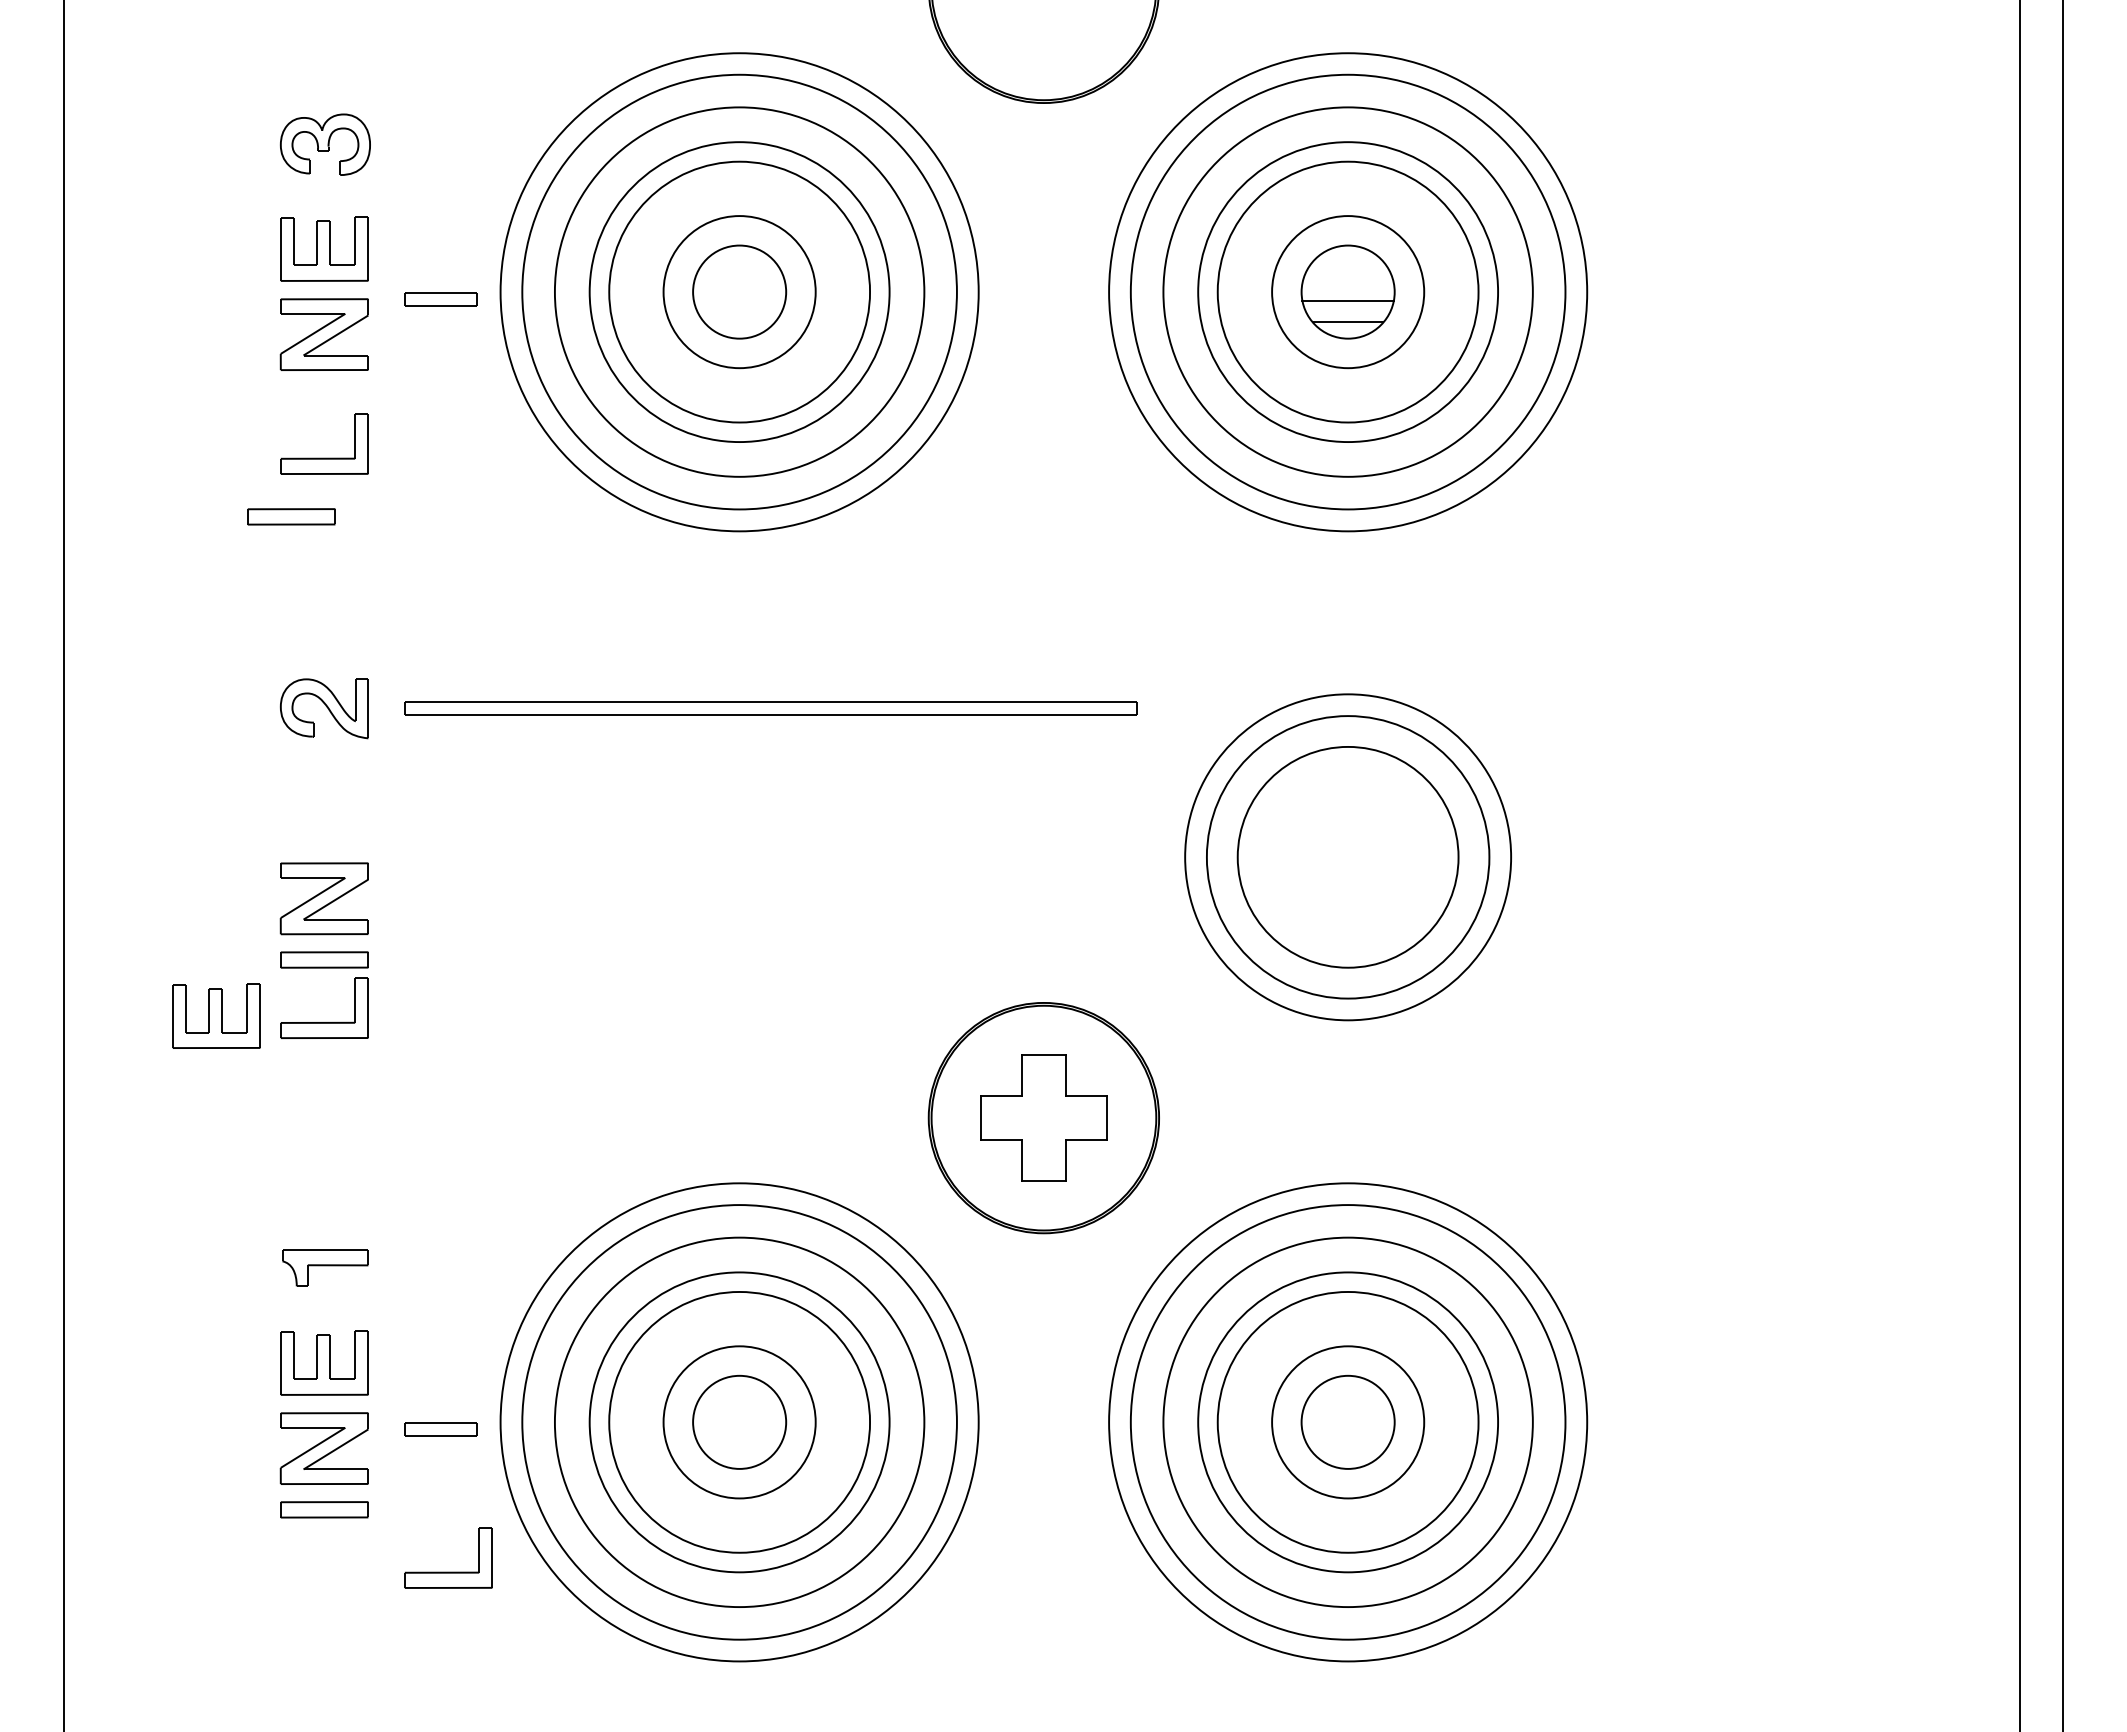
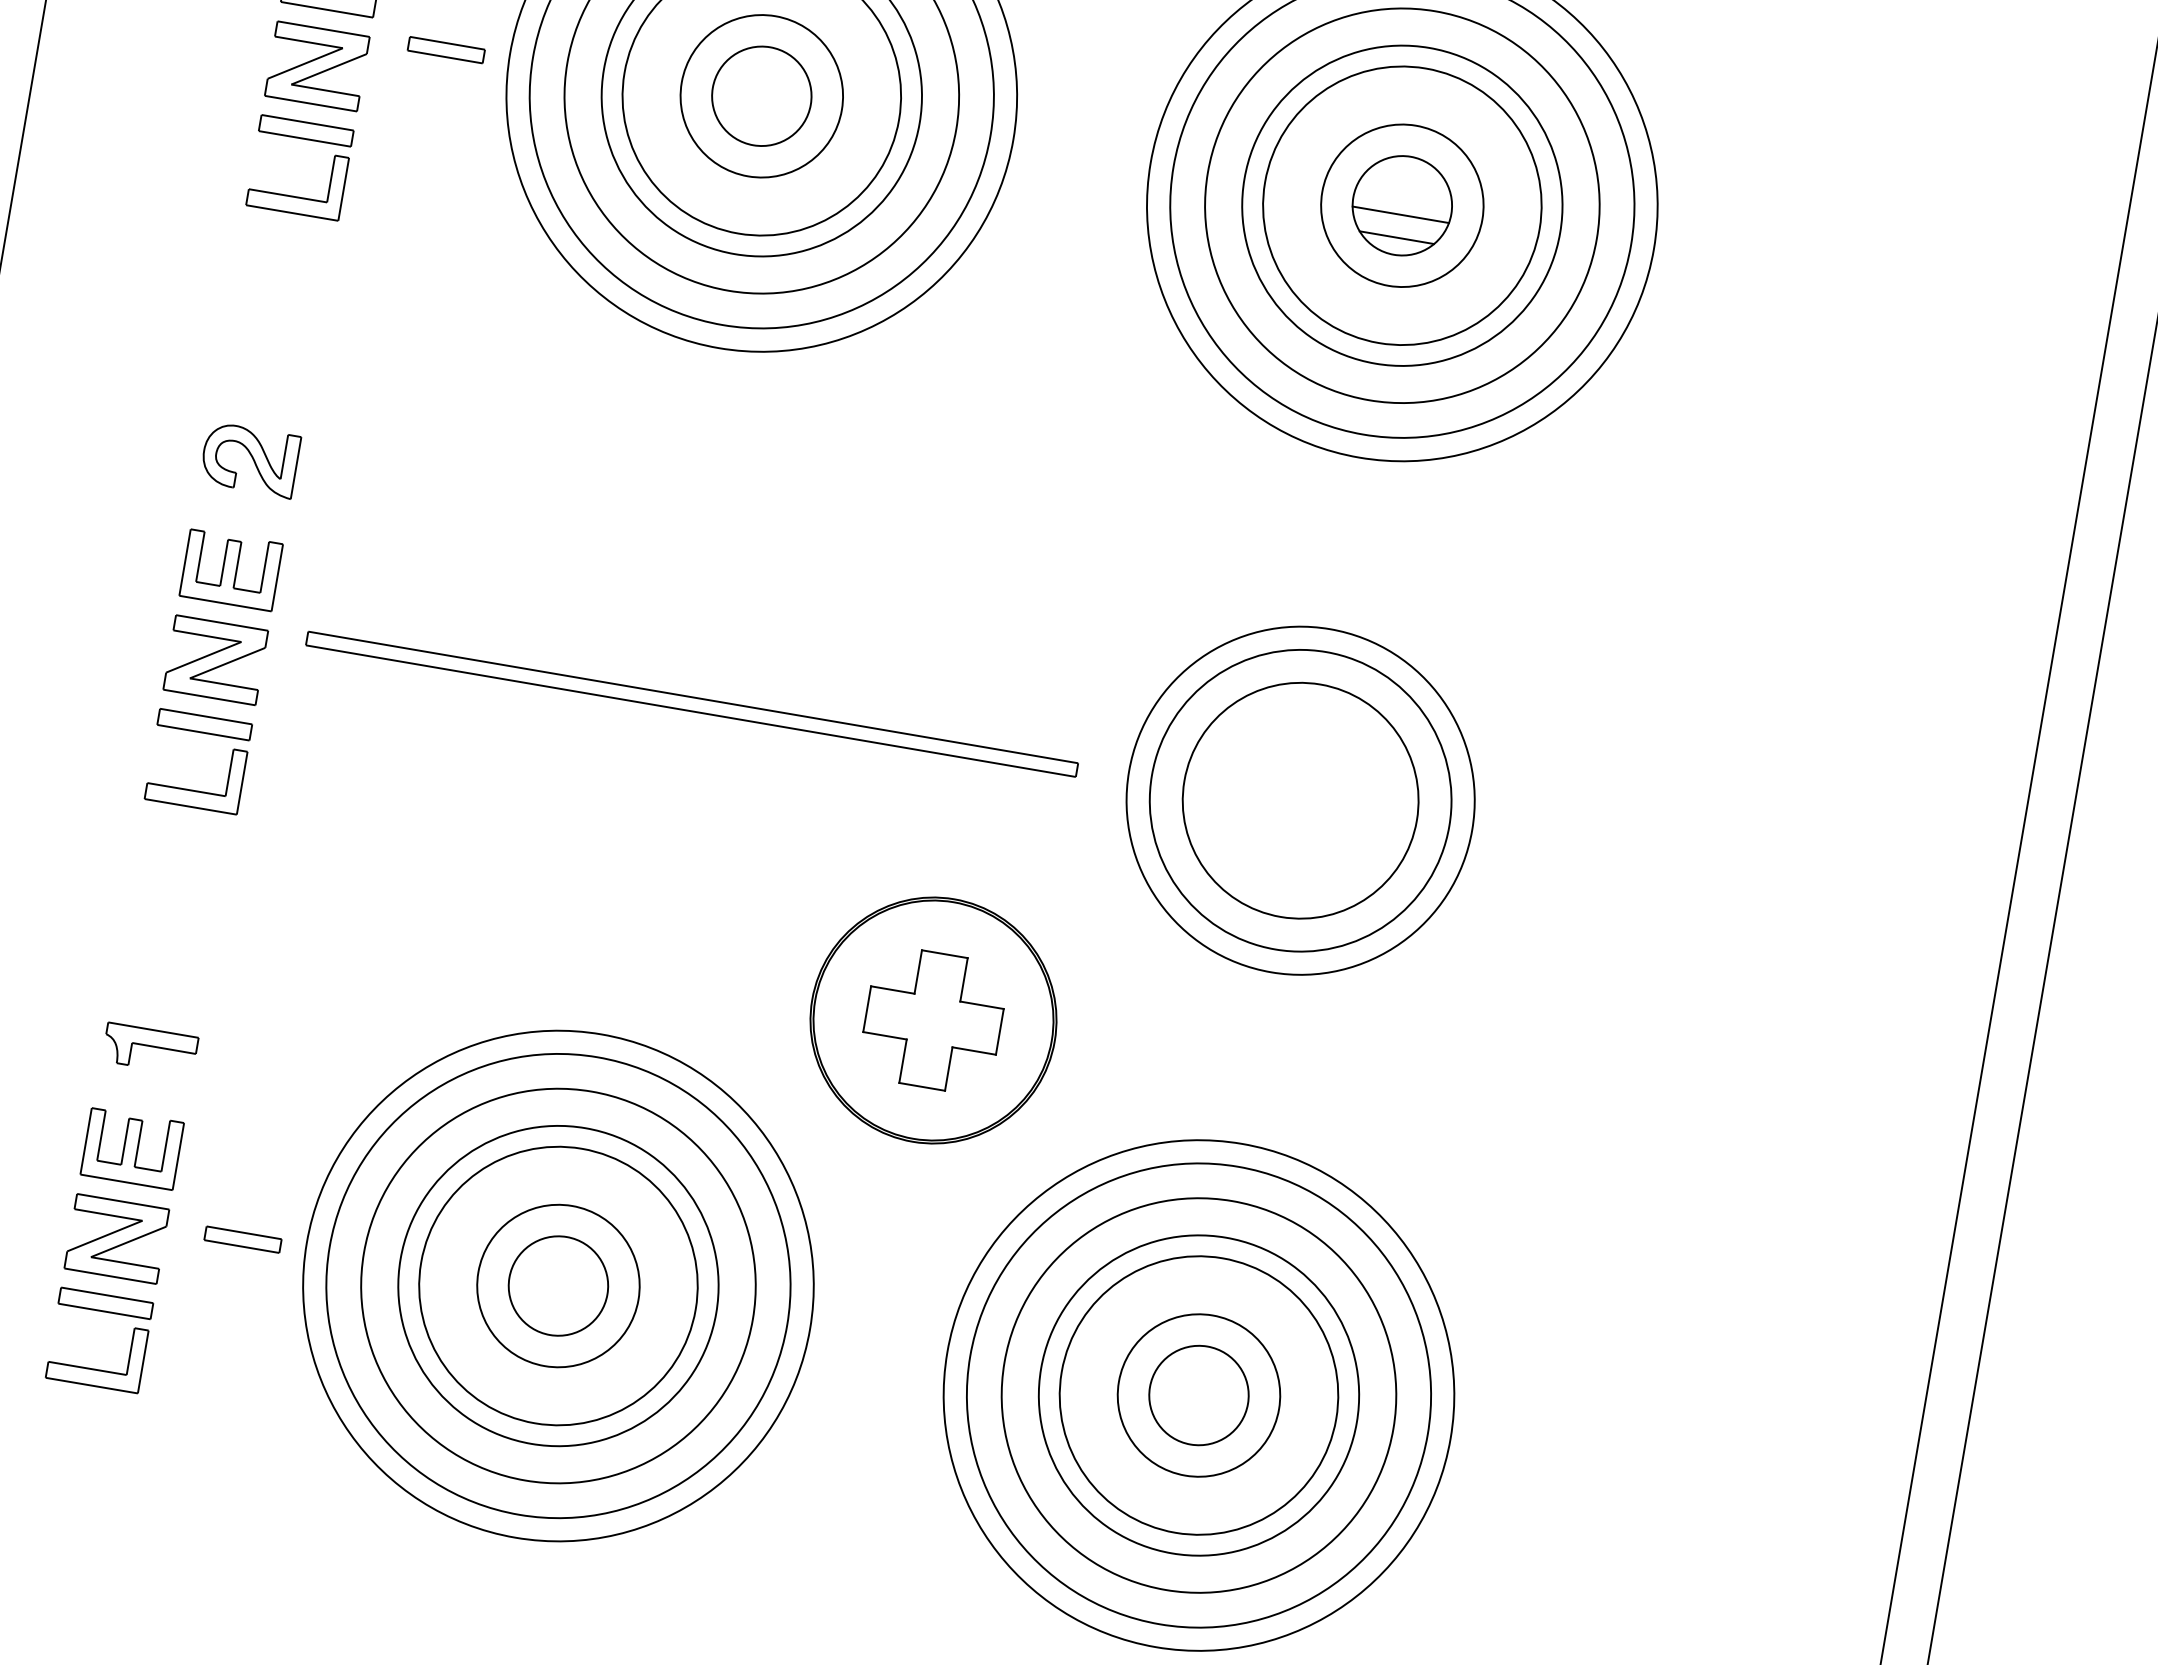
part: (291, 516) -> (306, 130), moved
part: (770, 708) -> (691, 704), moved
part: (216, 1015) -> (231, 569), moved
part: (448, 1571) -> (94, 1368), moved

